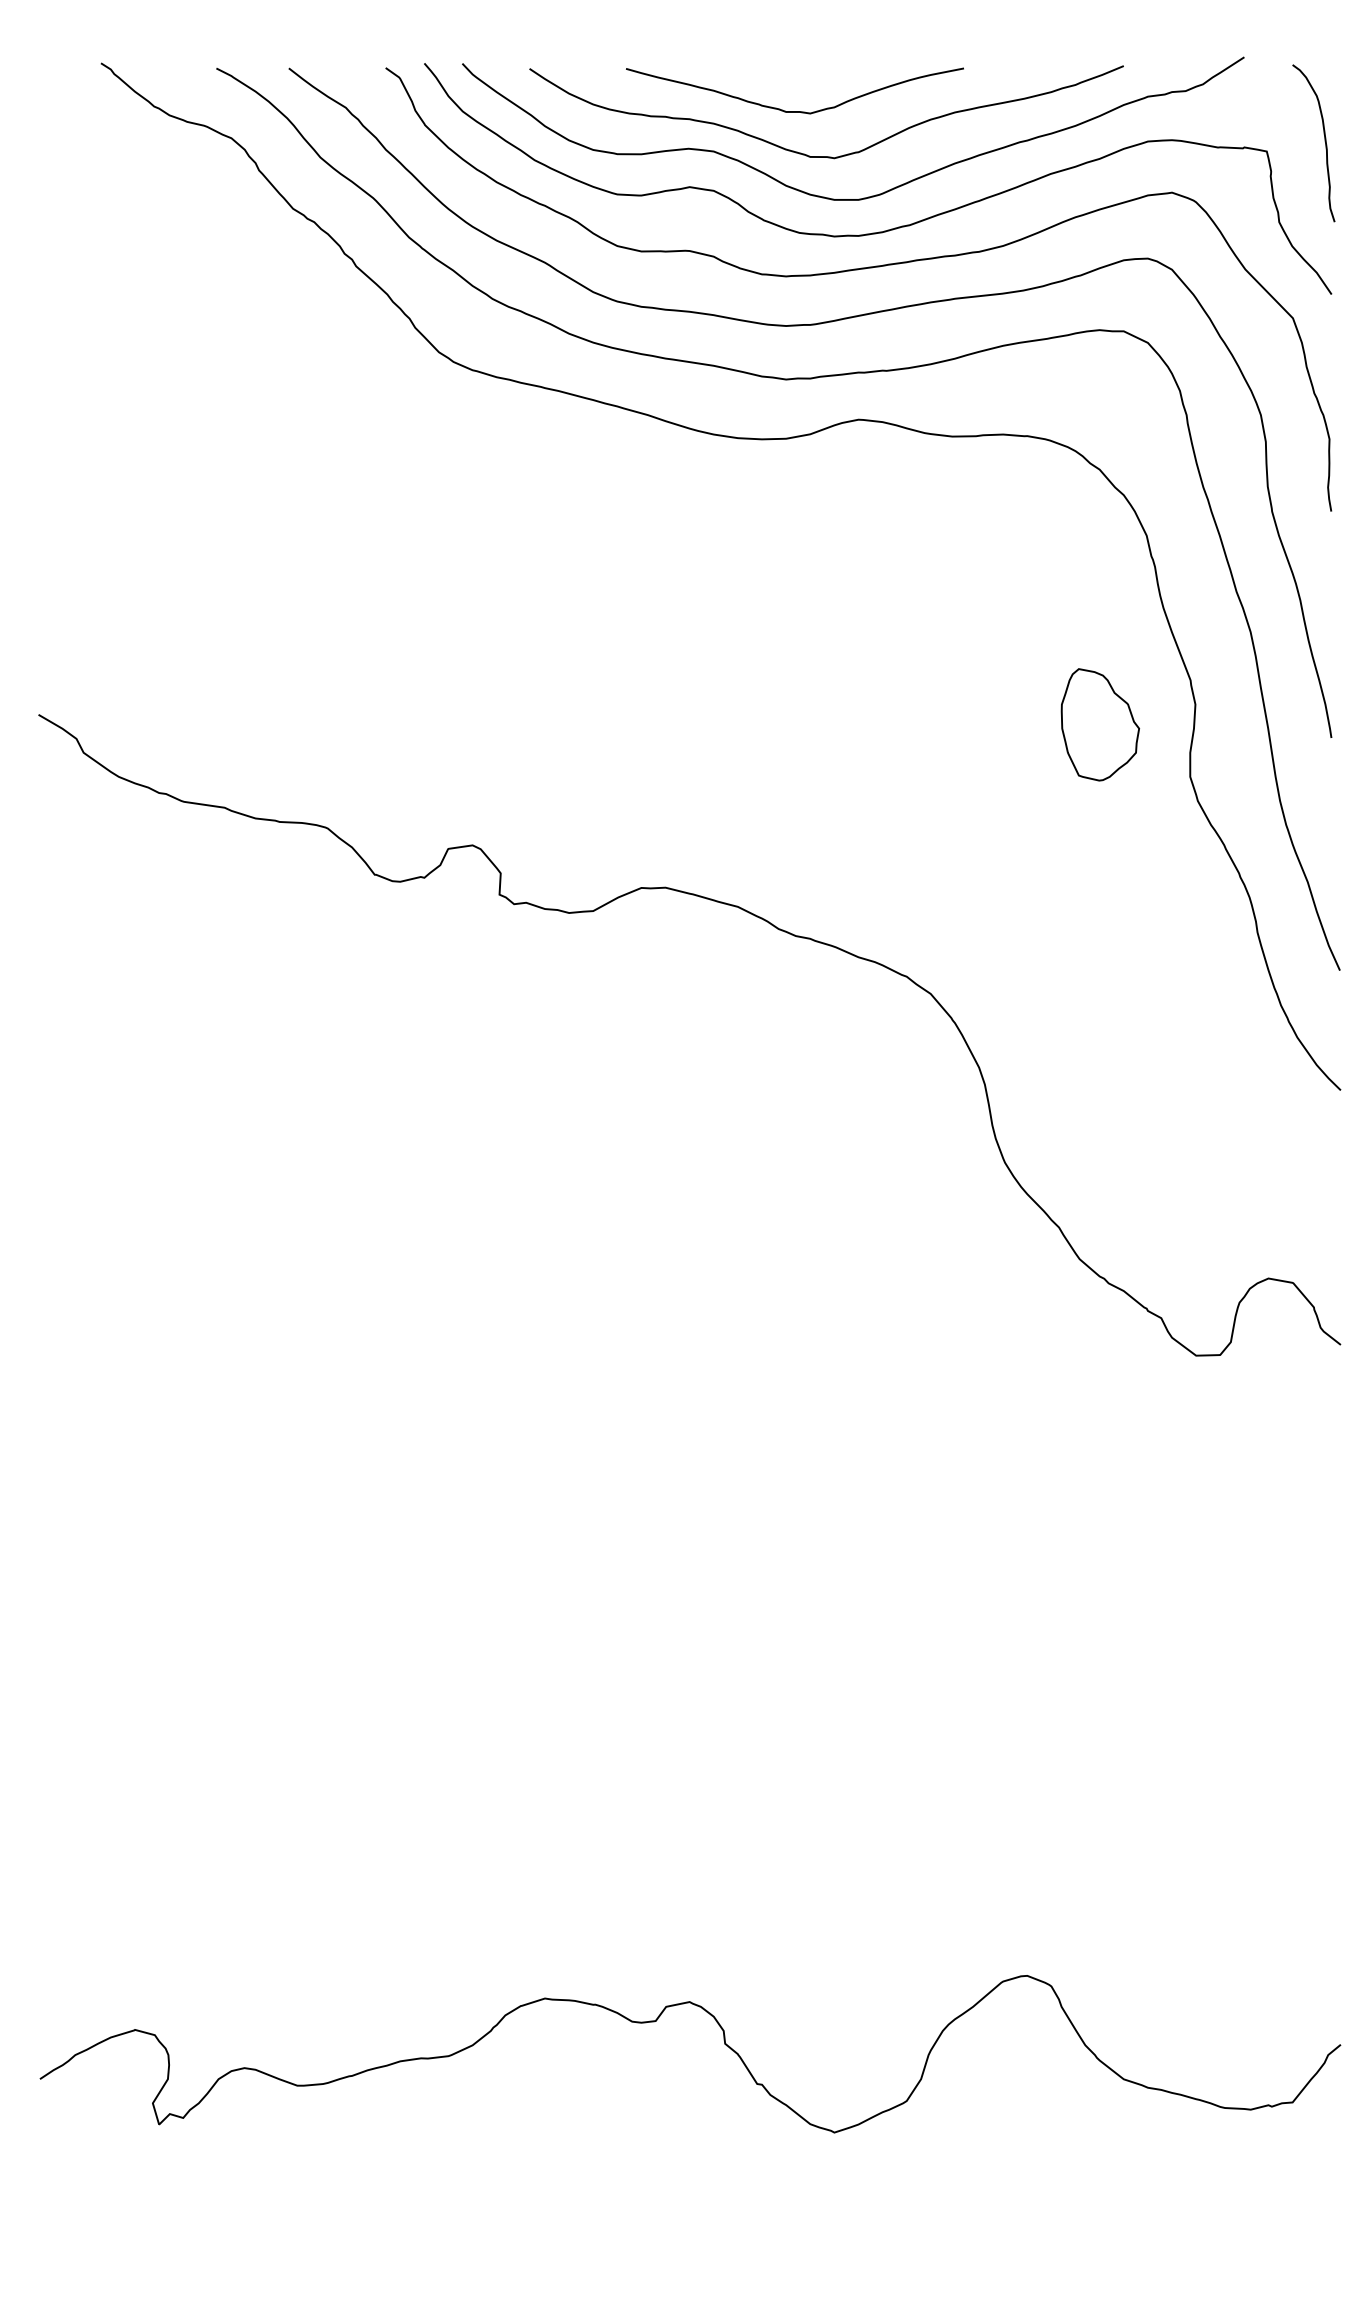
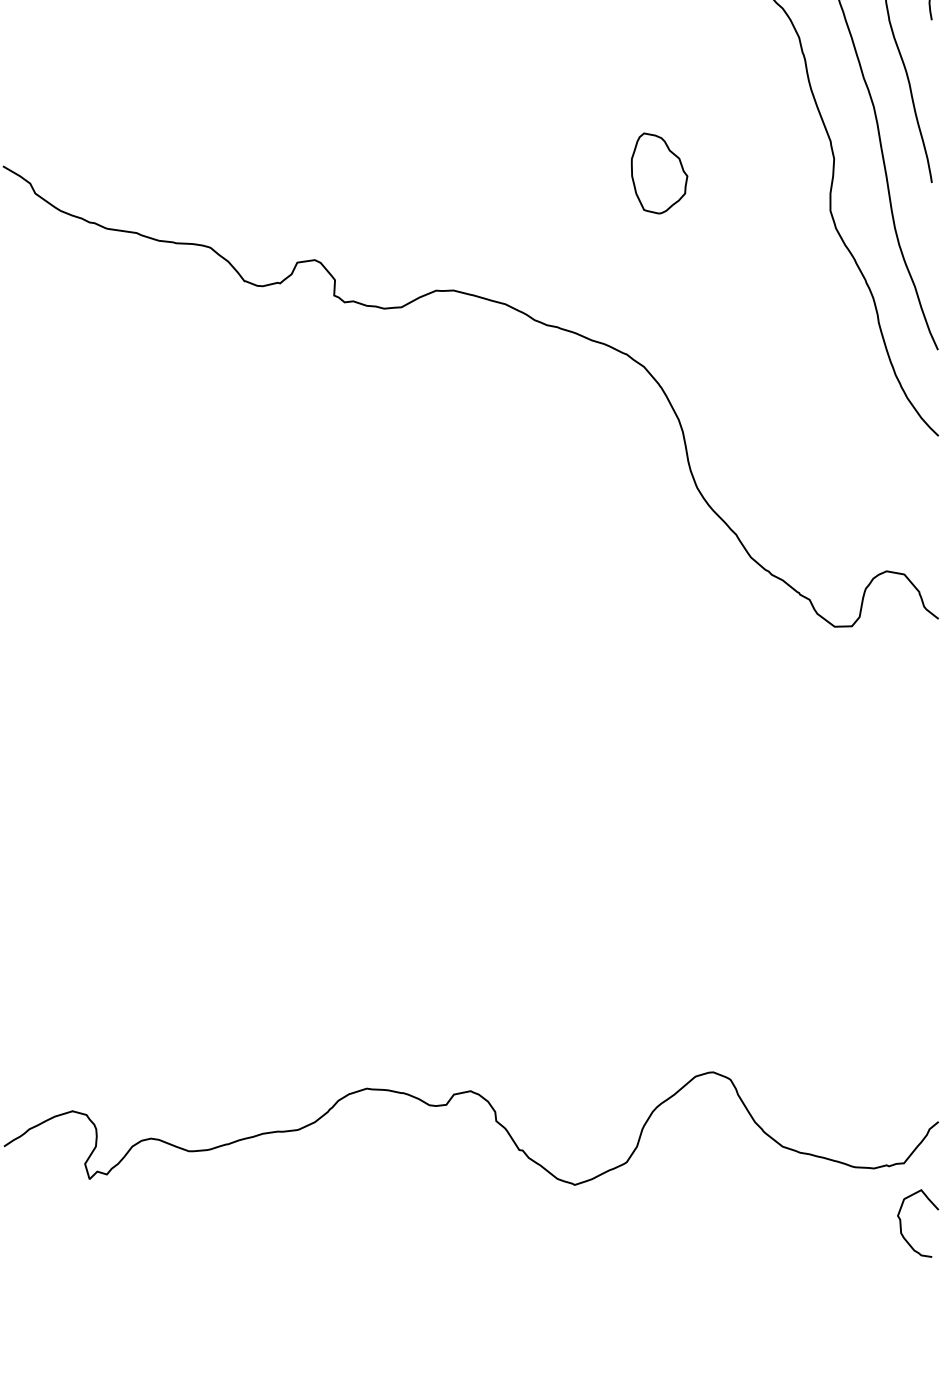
part: (1099, 724) -> (658, 173), moved
curve: (1288, 2185) -> (901, 1222), added

